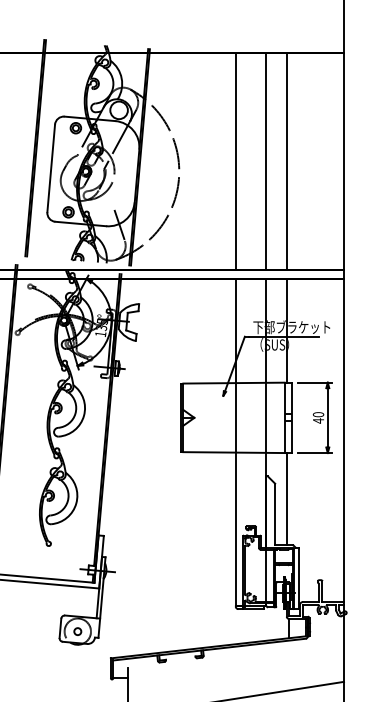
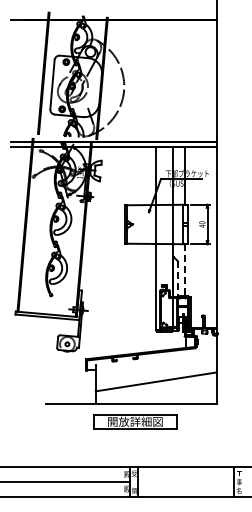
line: (236, 160) -> (156, 80), removed
line: (265, 160) -> (172, 80), removed
line: (286, 160) -> (184, 80), removed
line: (286, 499) -> (184, 270), solid -> dashed
line: (276, 515) -> (178, 279), solid -> dashed

